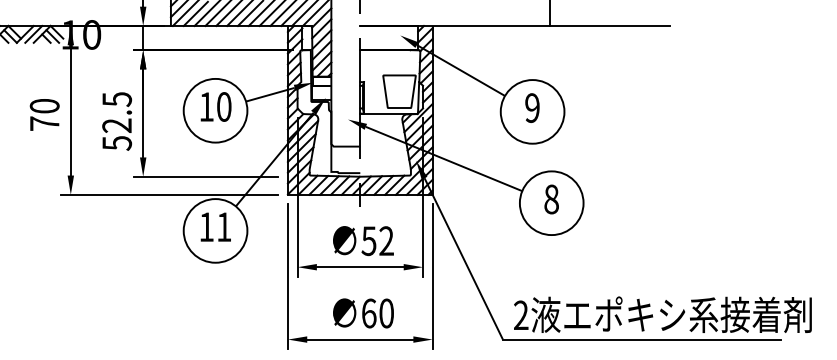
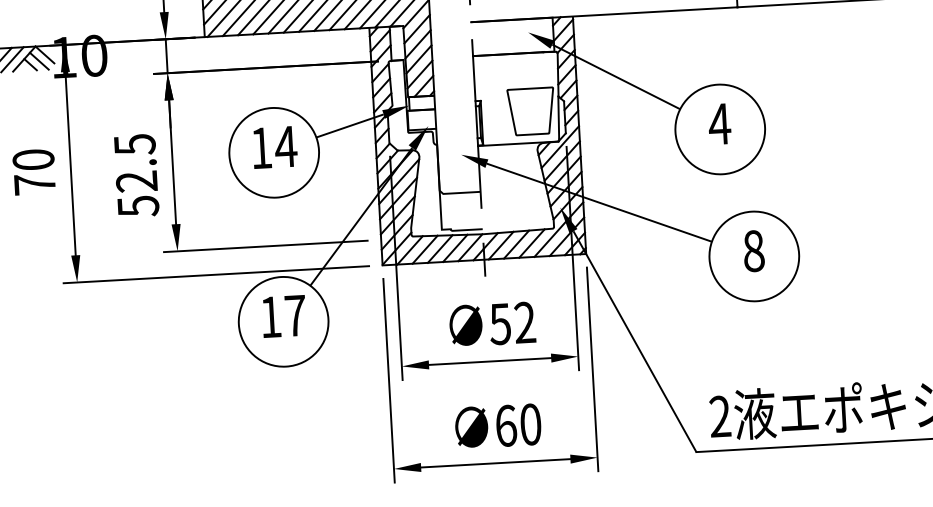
text: (224, 106) -> (286, 146), 10 -> 14
text: (532, 108) -> (719, 124), 9 -> 4
text: (224, 226) -> (295, 314), 11 -> 17

